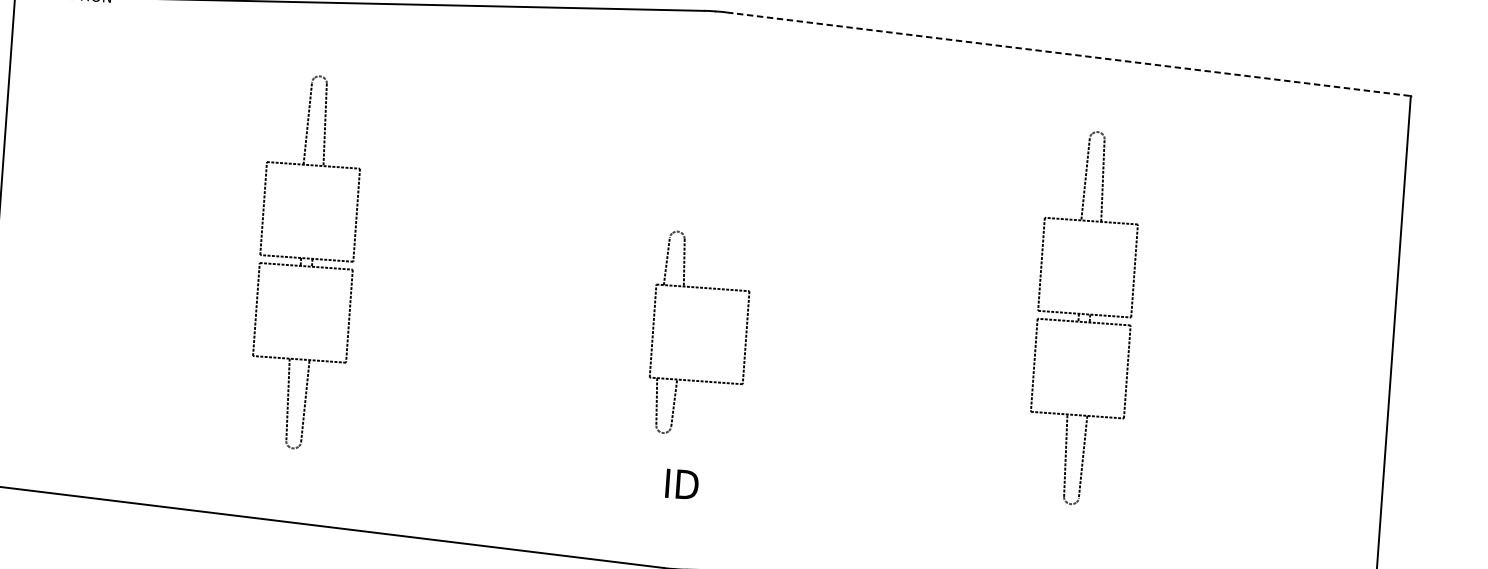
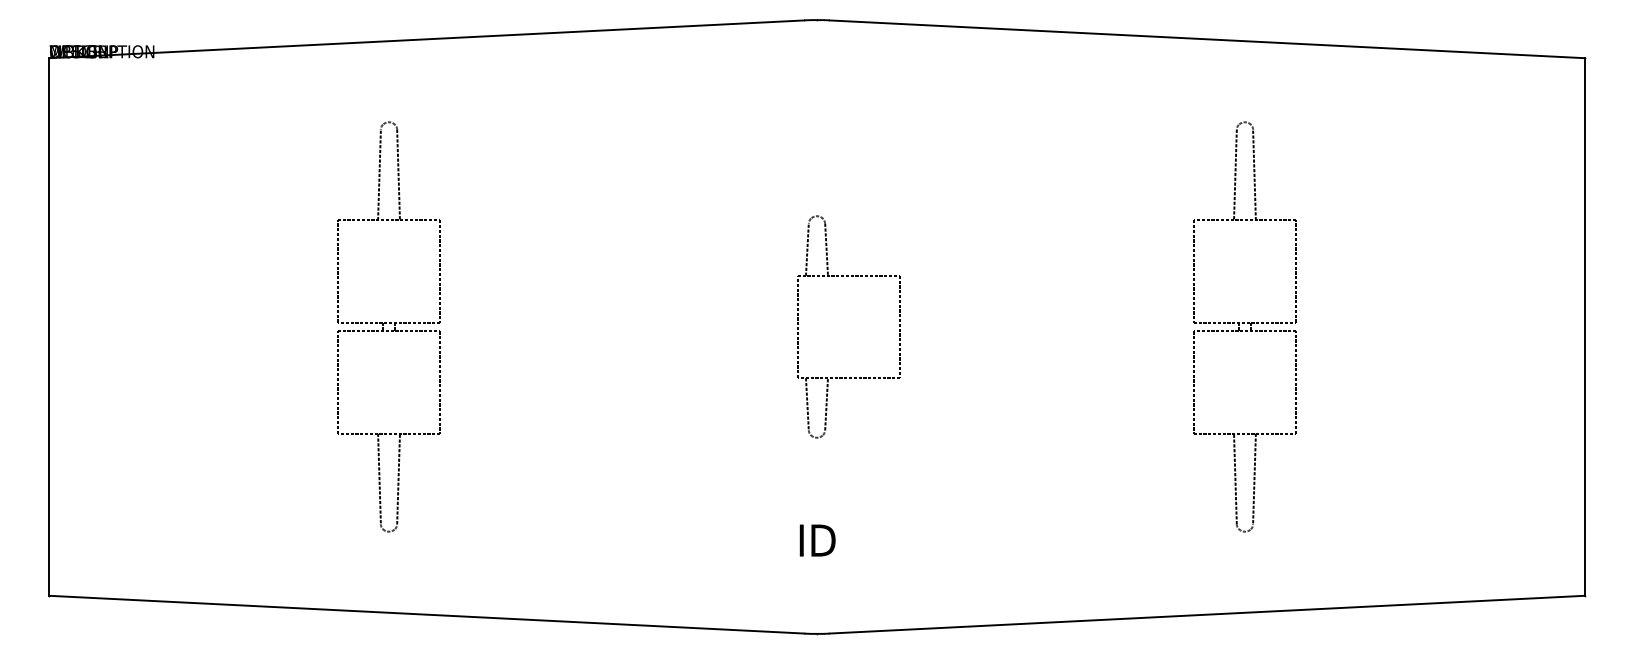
line: (1069, 54) -> (1207, 39), dashed -> solid
part: (702, 288) -> (848, 276), moved

